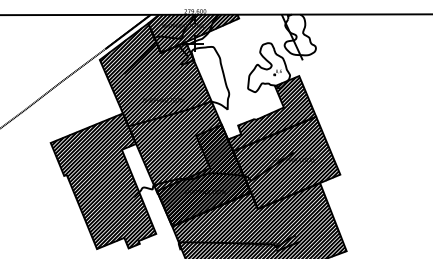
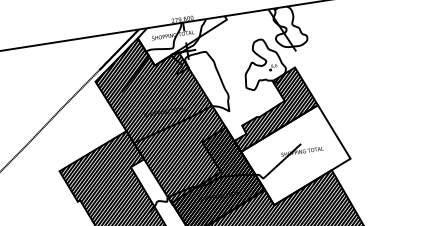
hatch: (193, 33) -> (184, 41), removed
hatch: (286, 162) -> (295, 154), removed

